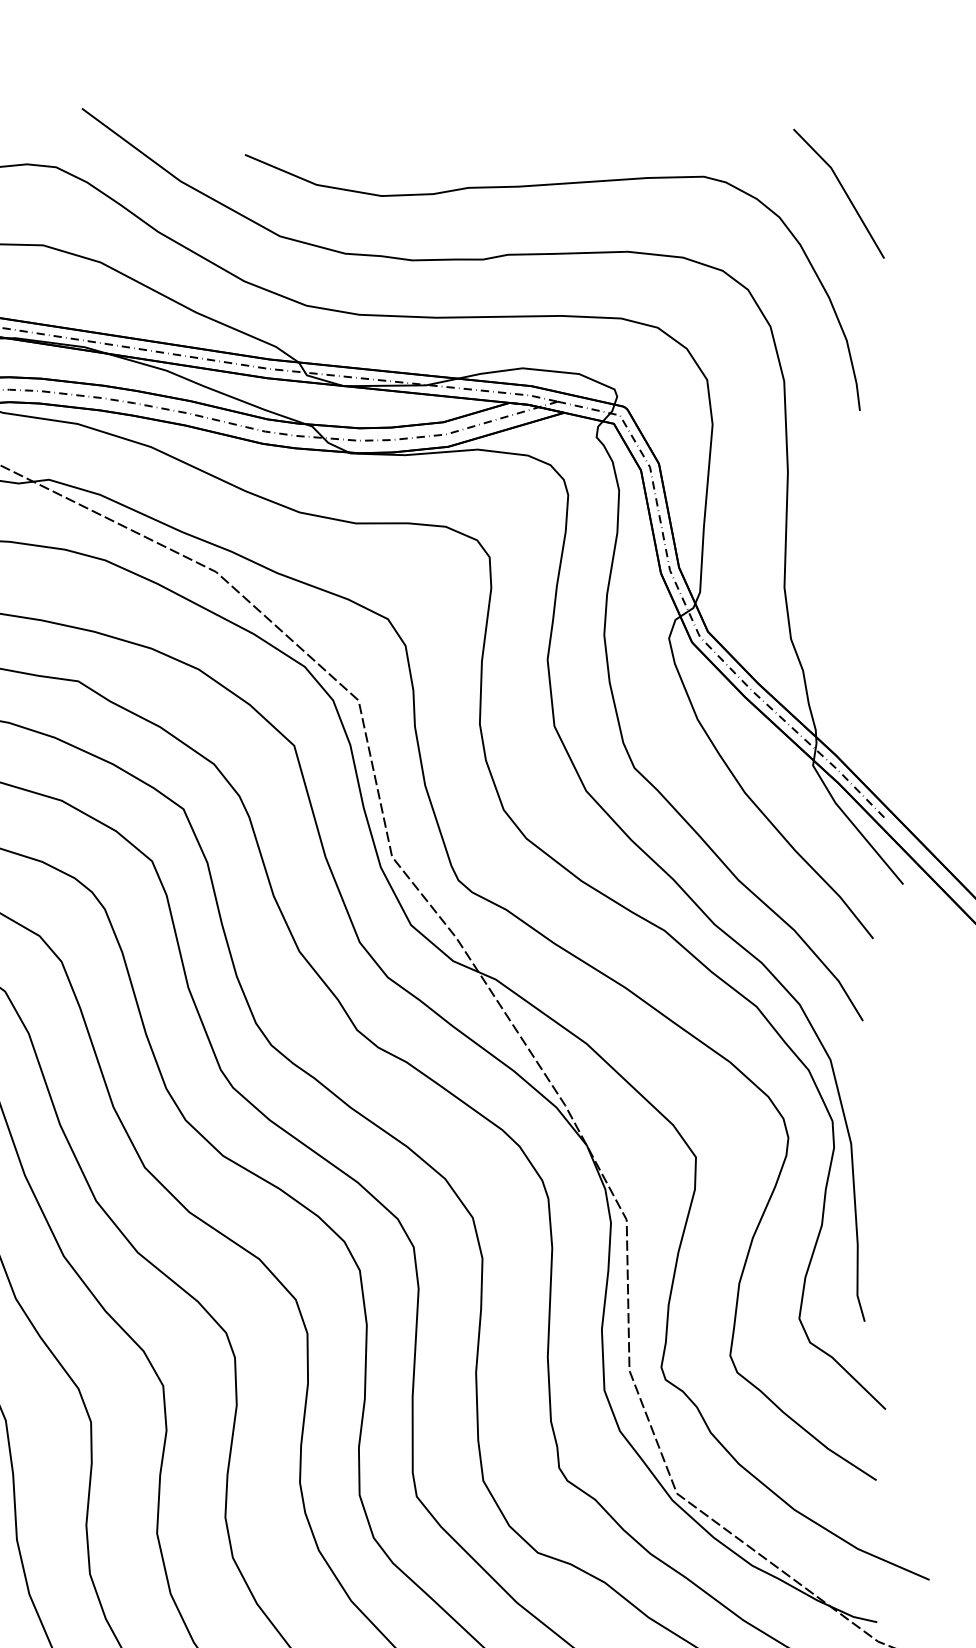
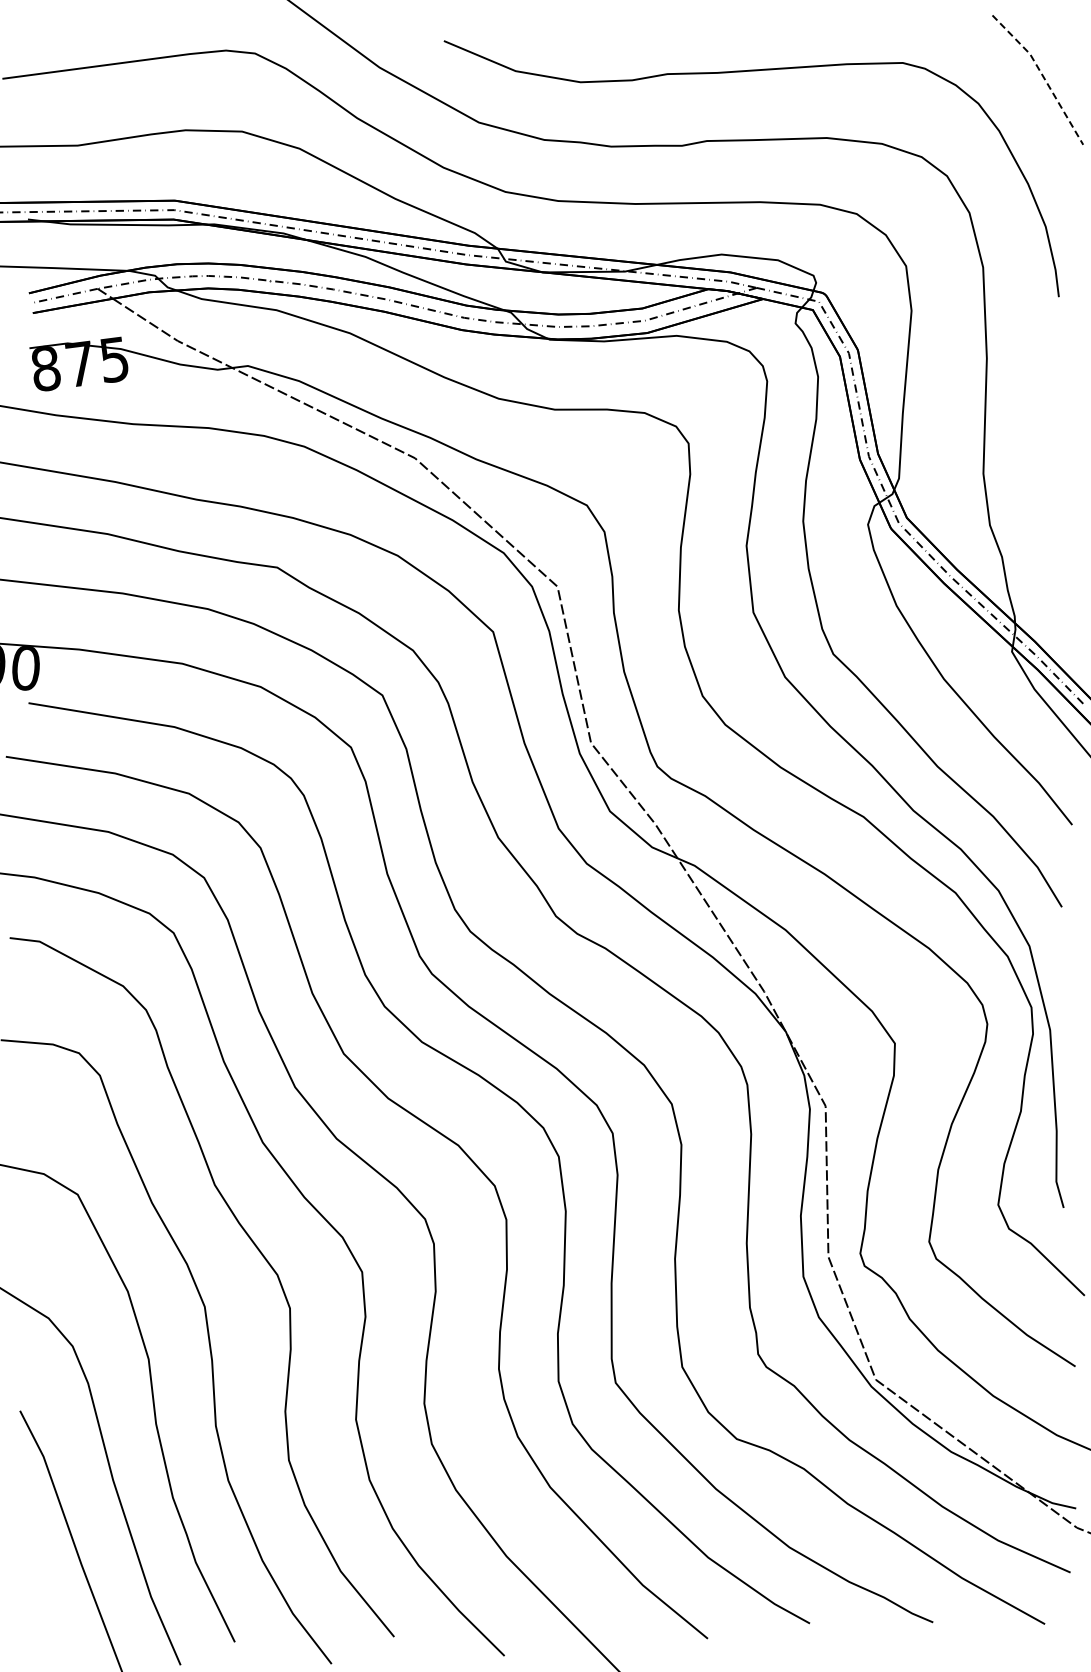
line: (844, 190) -> (1043, 76), solid -> dashed

